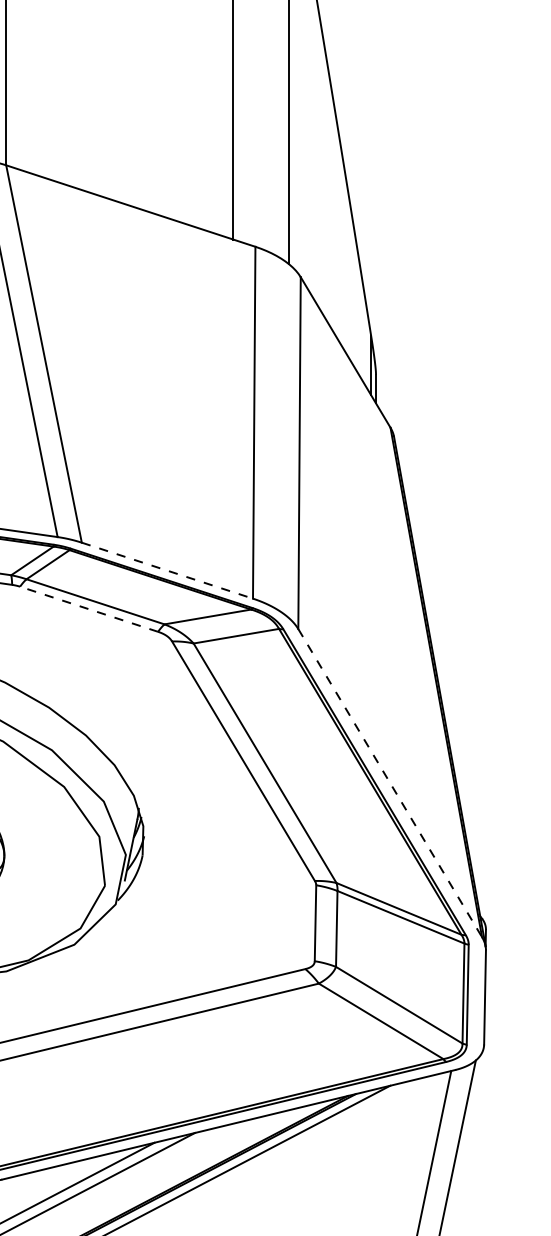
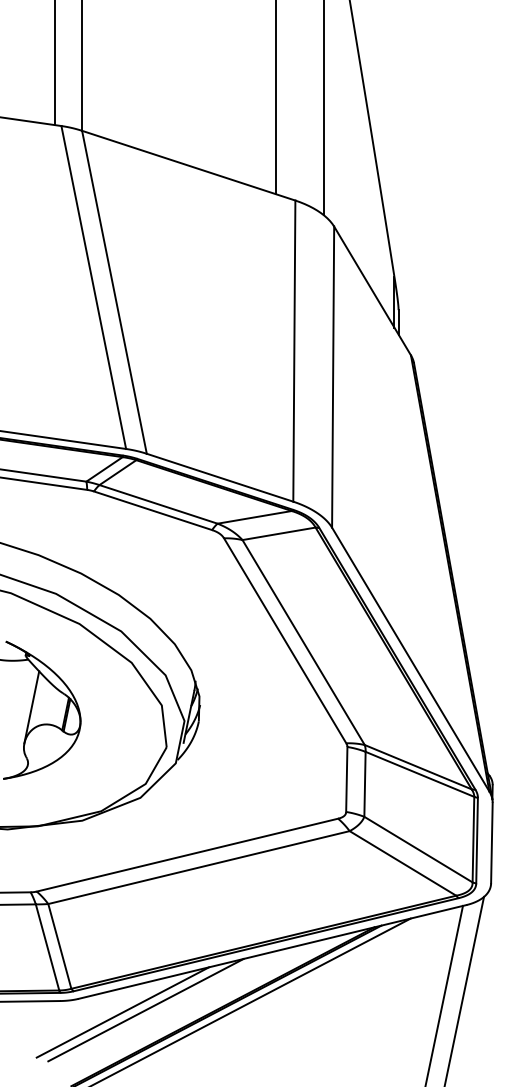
line: (167, 570) -> (220, 477), dashed -> solid
line: (88, 608) -> (152, 510), dashed -> solid
line: (389, 783) -> (410, 659), dashed -> solid

